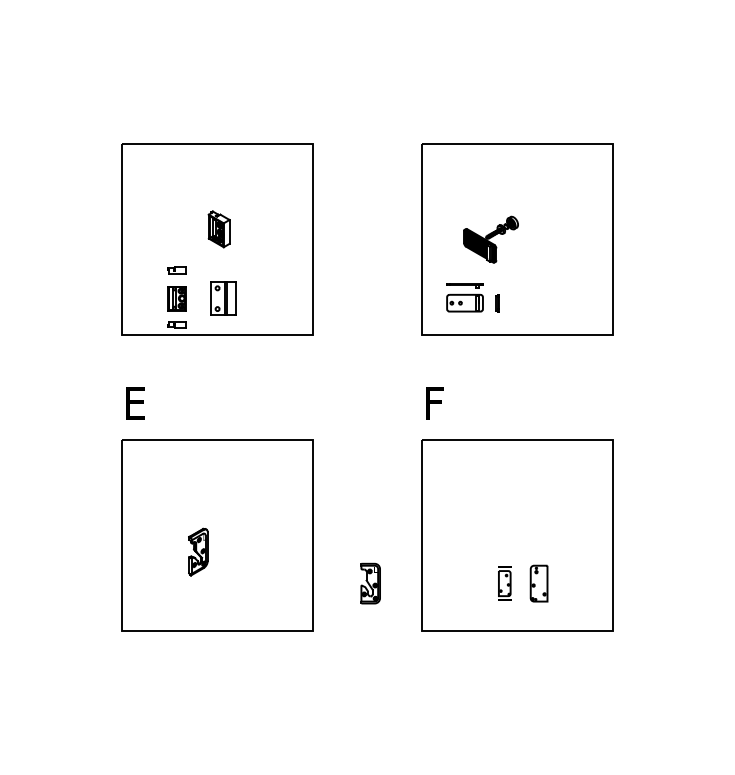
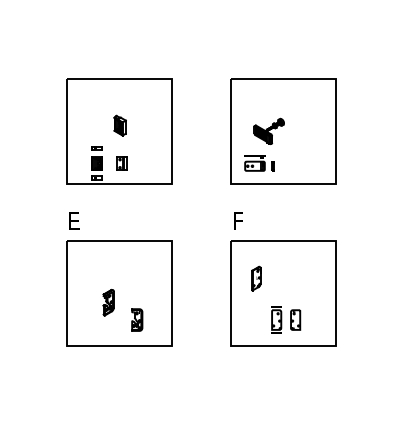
part: (221, 298) -> (121, 163), size x0.71
part: (467, 507) -> (256, 278), added
part: (371, 582) -> (137, 319), moved
part: (504, 582) -> (276, 319), size x1.43

